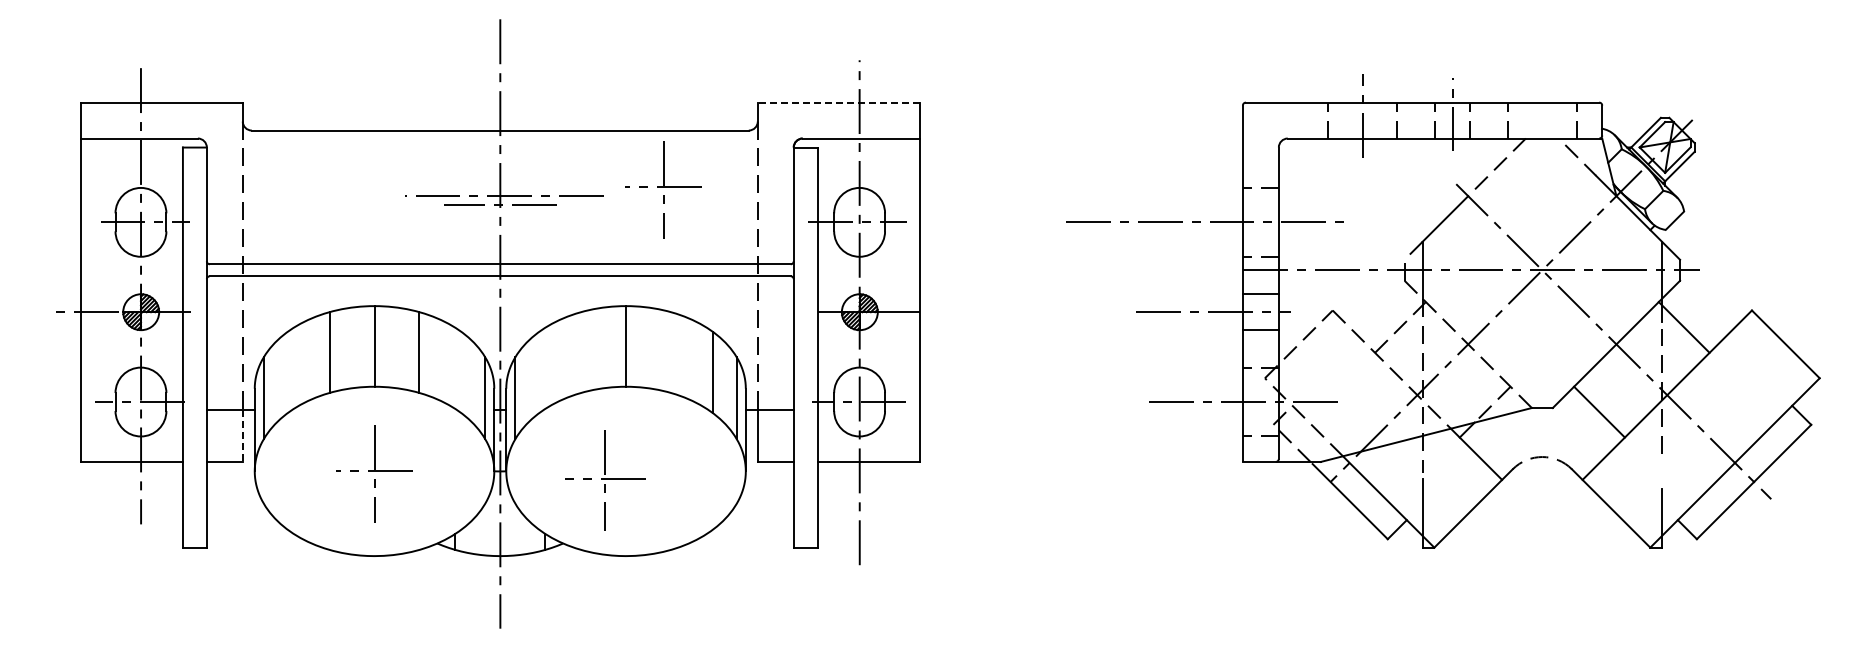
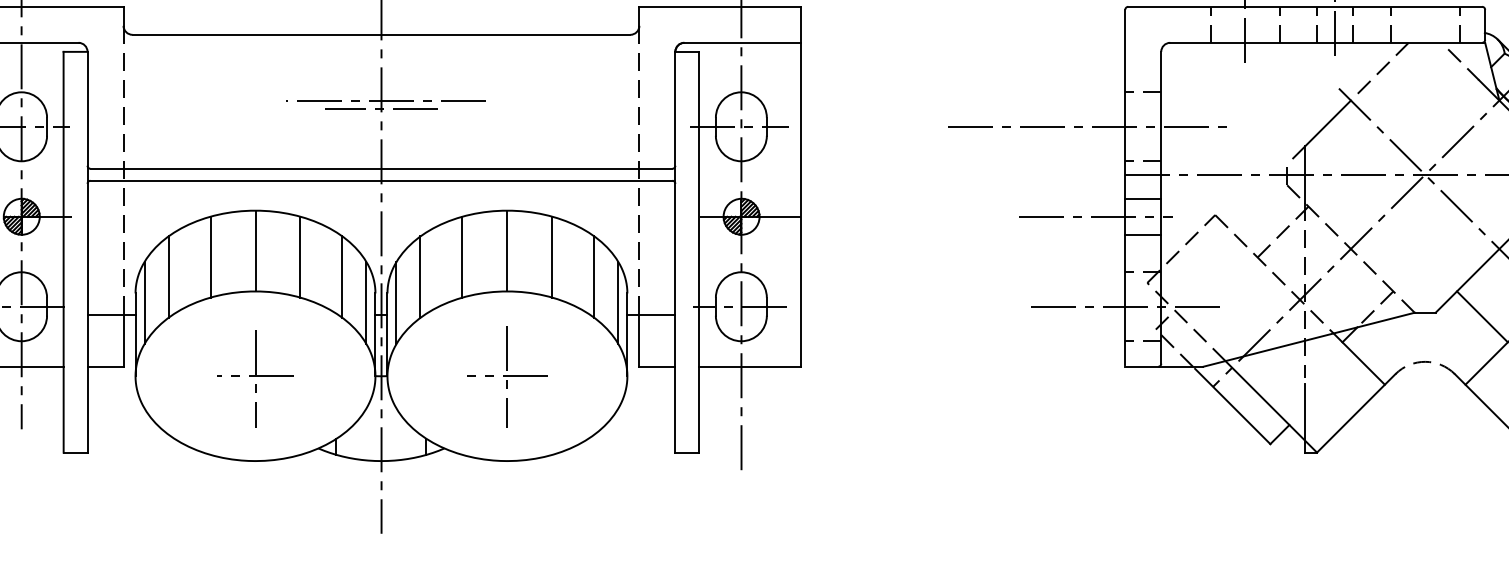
line: (838, 102) -> (720, 6), dashed -> solid
part: (663, 189) -> (544, 93), removed
line: (581, 352) -> (462, 257), added
line: (670, 352) -> (551, 257), added
line: (287, 372) -> (168, 277), added
line: (461, 372) -> (342, 277), added
line: (539, 372) -> (420, 277), added
line: (242, 435) -> (123, 340), dashed -> solid
part: (605, 480) -> (507, 377), moved

